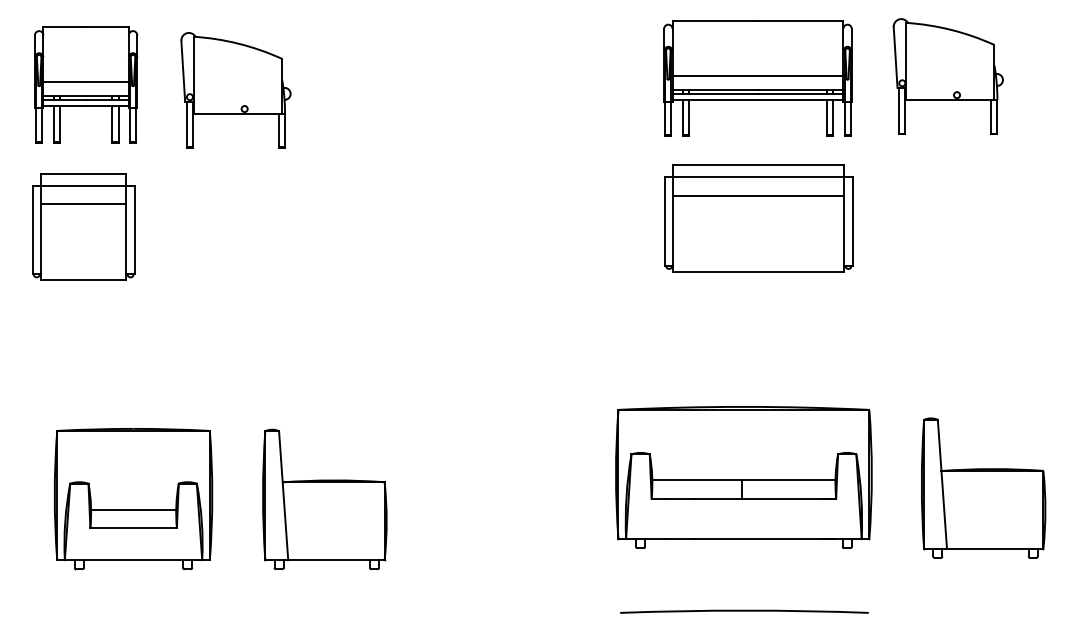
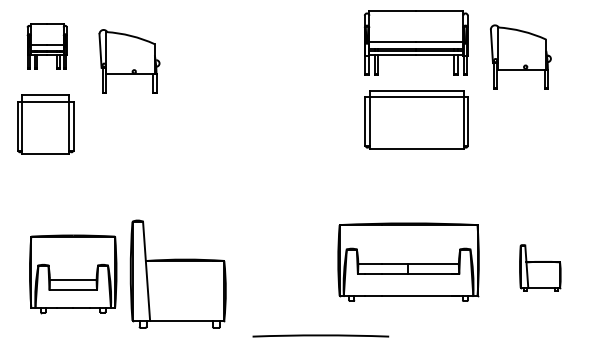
part: (947, 75) -> (520, 56), moved
part: (86, 84) -> (47, 46), size x0.7
part: (235, 90) -> (129, 61), moved
line: (758, 195) -> (416, 107), removed
line: (83, 204) -> (45, 112), removed
part: (984, 487) -> (540, 267), size x0.6
part: (325, 499) -> (178, 274), size x1.4
line: (743, 610) -> (320, 335), moved

